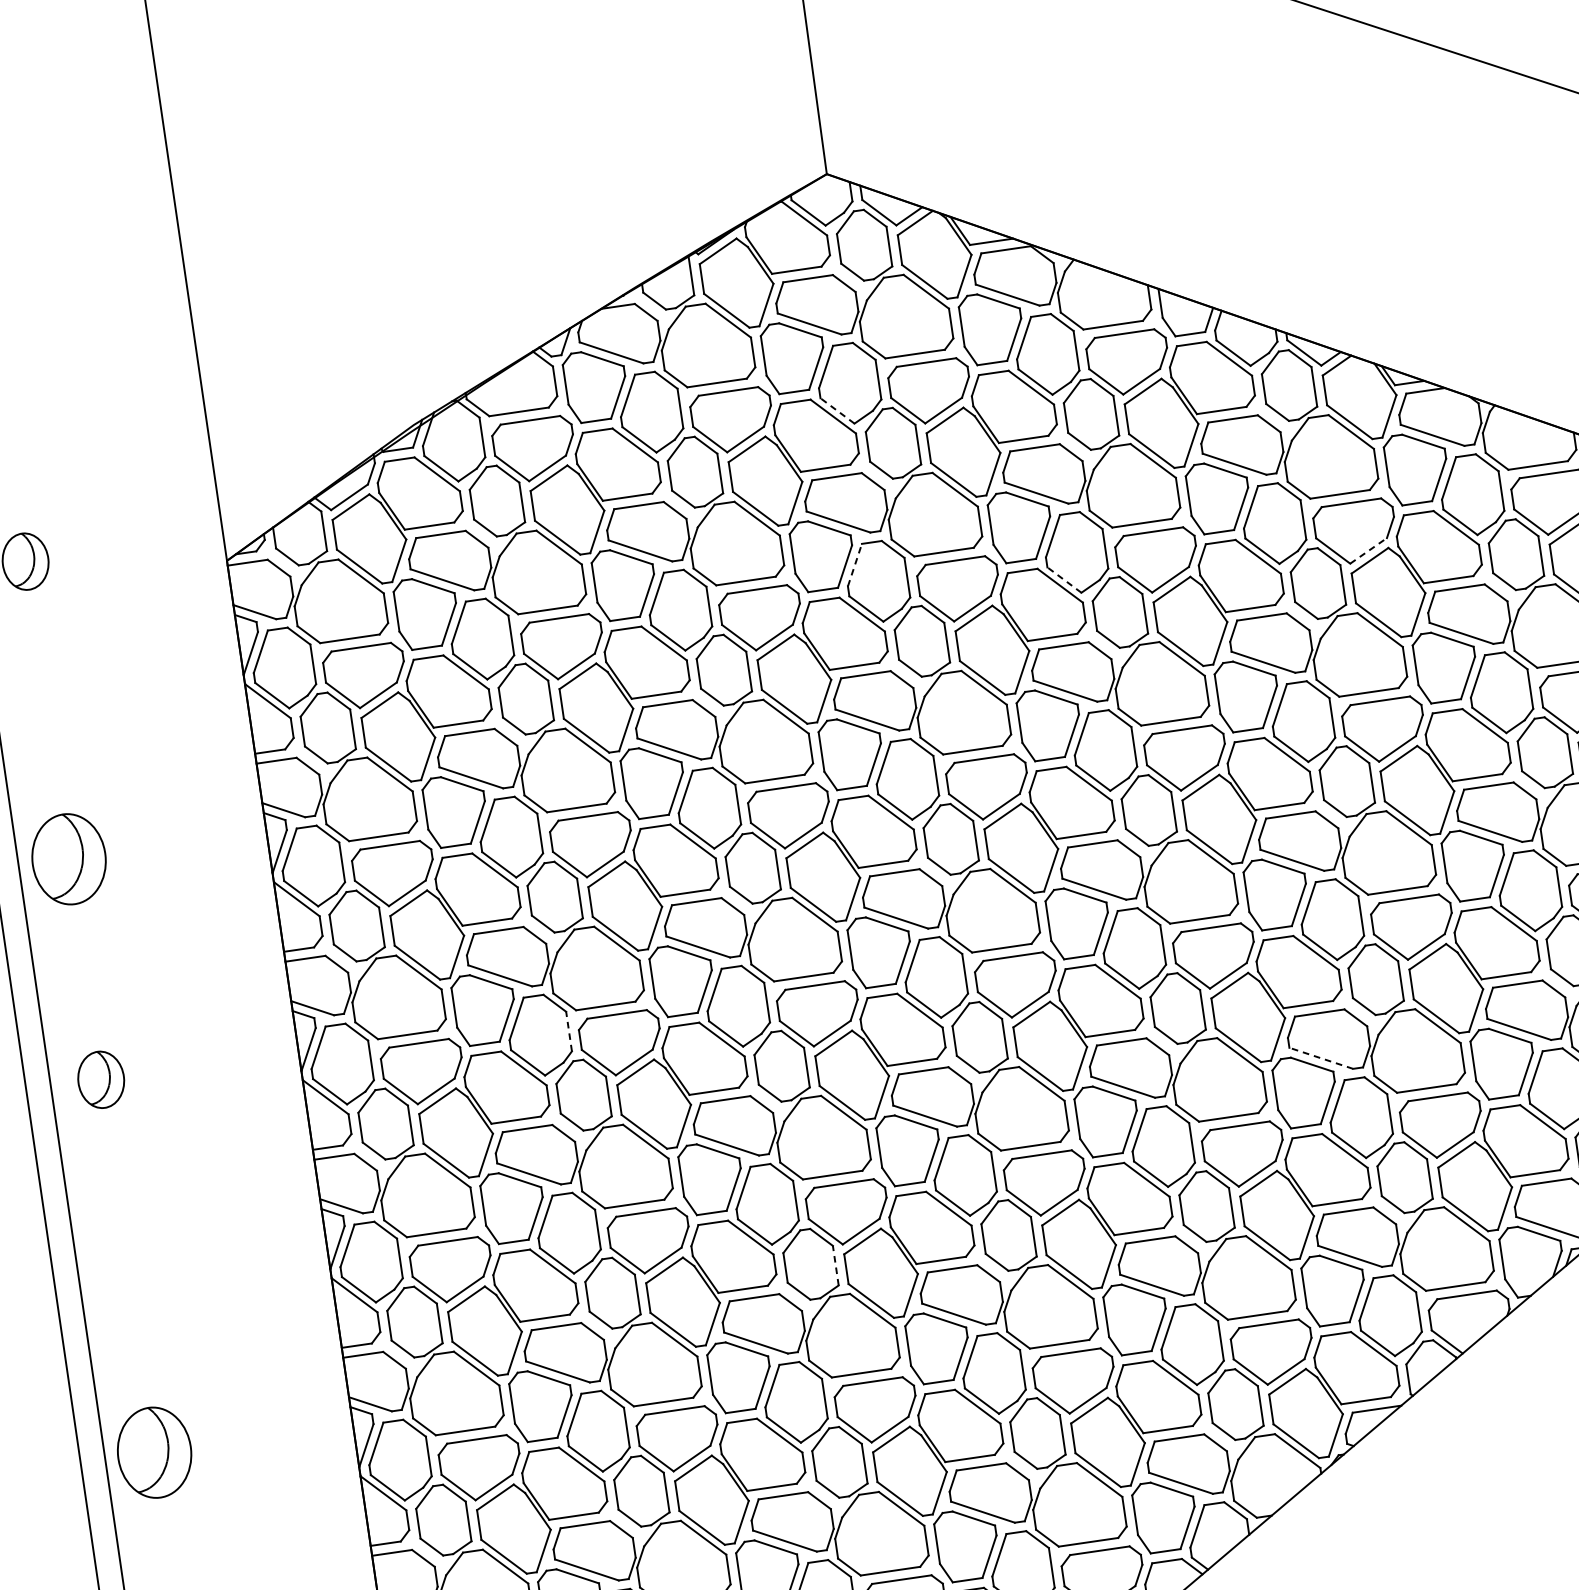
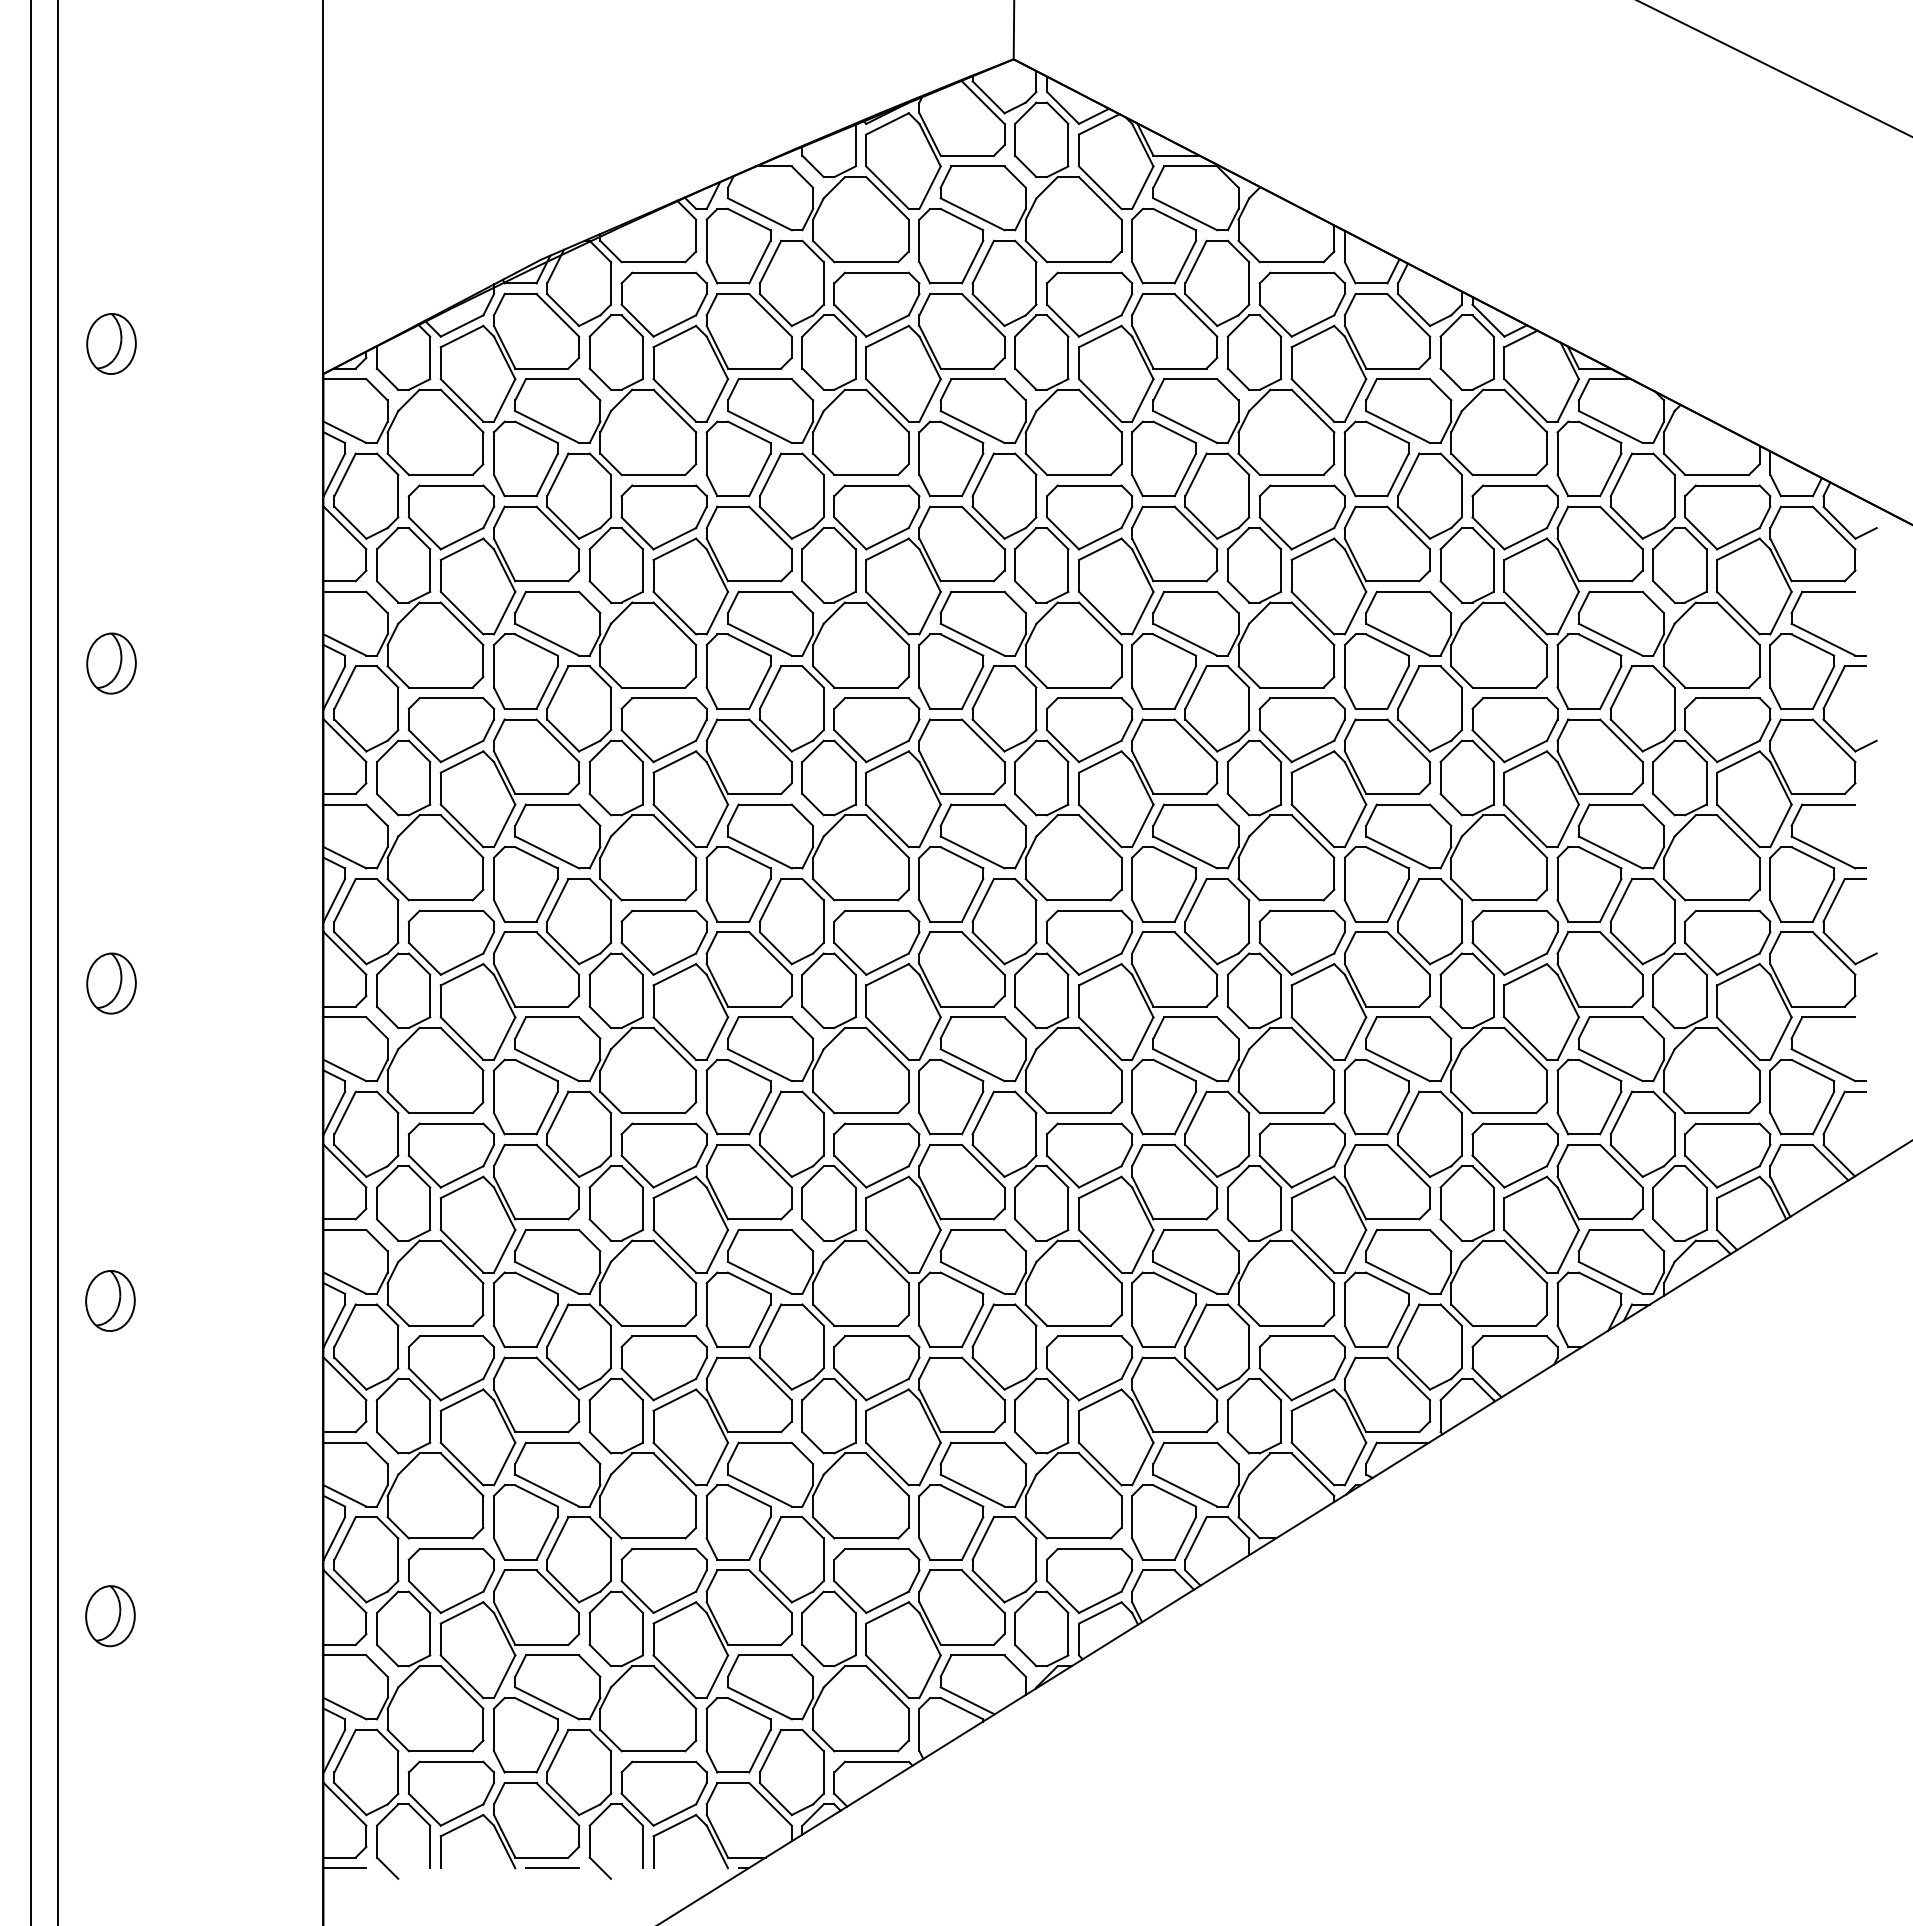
line: (837, 411) -> (988, 310), dashed -> solid
line: (1368, 550) -> (1525, 538), dashed -> solid
line: (855, 564) -> (983, 474), dashed -> solid
line: (1064, 579) -> (1201, 522), dashed -> solid
part: (68, 859) -> (111, 663), size x0.62
line: (569, 1031) -> (611, 921), dashed -> solid
line: (1321, 1058) -> (1398, 1065), dashed -> solid
part: (101, 1079) -> (111, 983), moved
line: (835, 1265) -> (855, 1208), dashed -> solid
part: (154, 1452) -> (110, 1300), size x0.62

